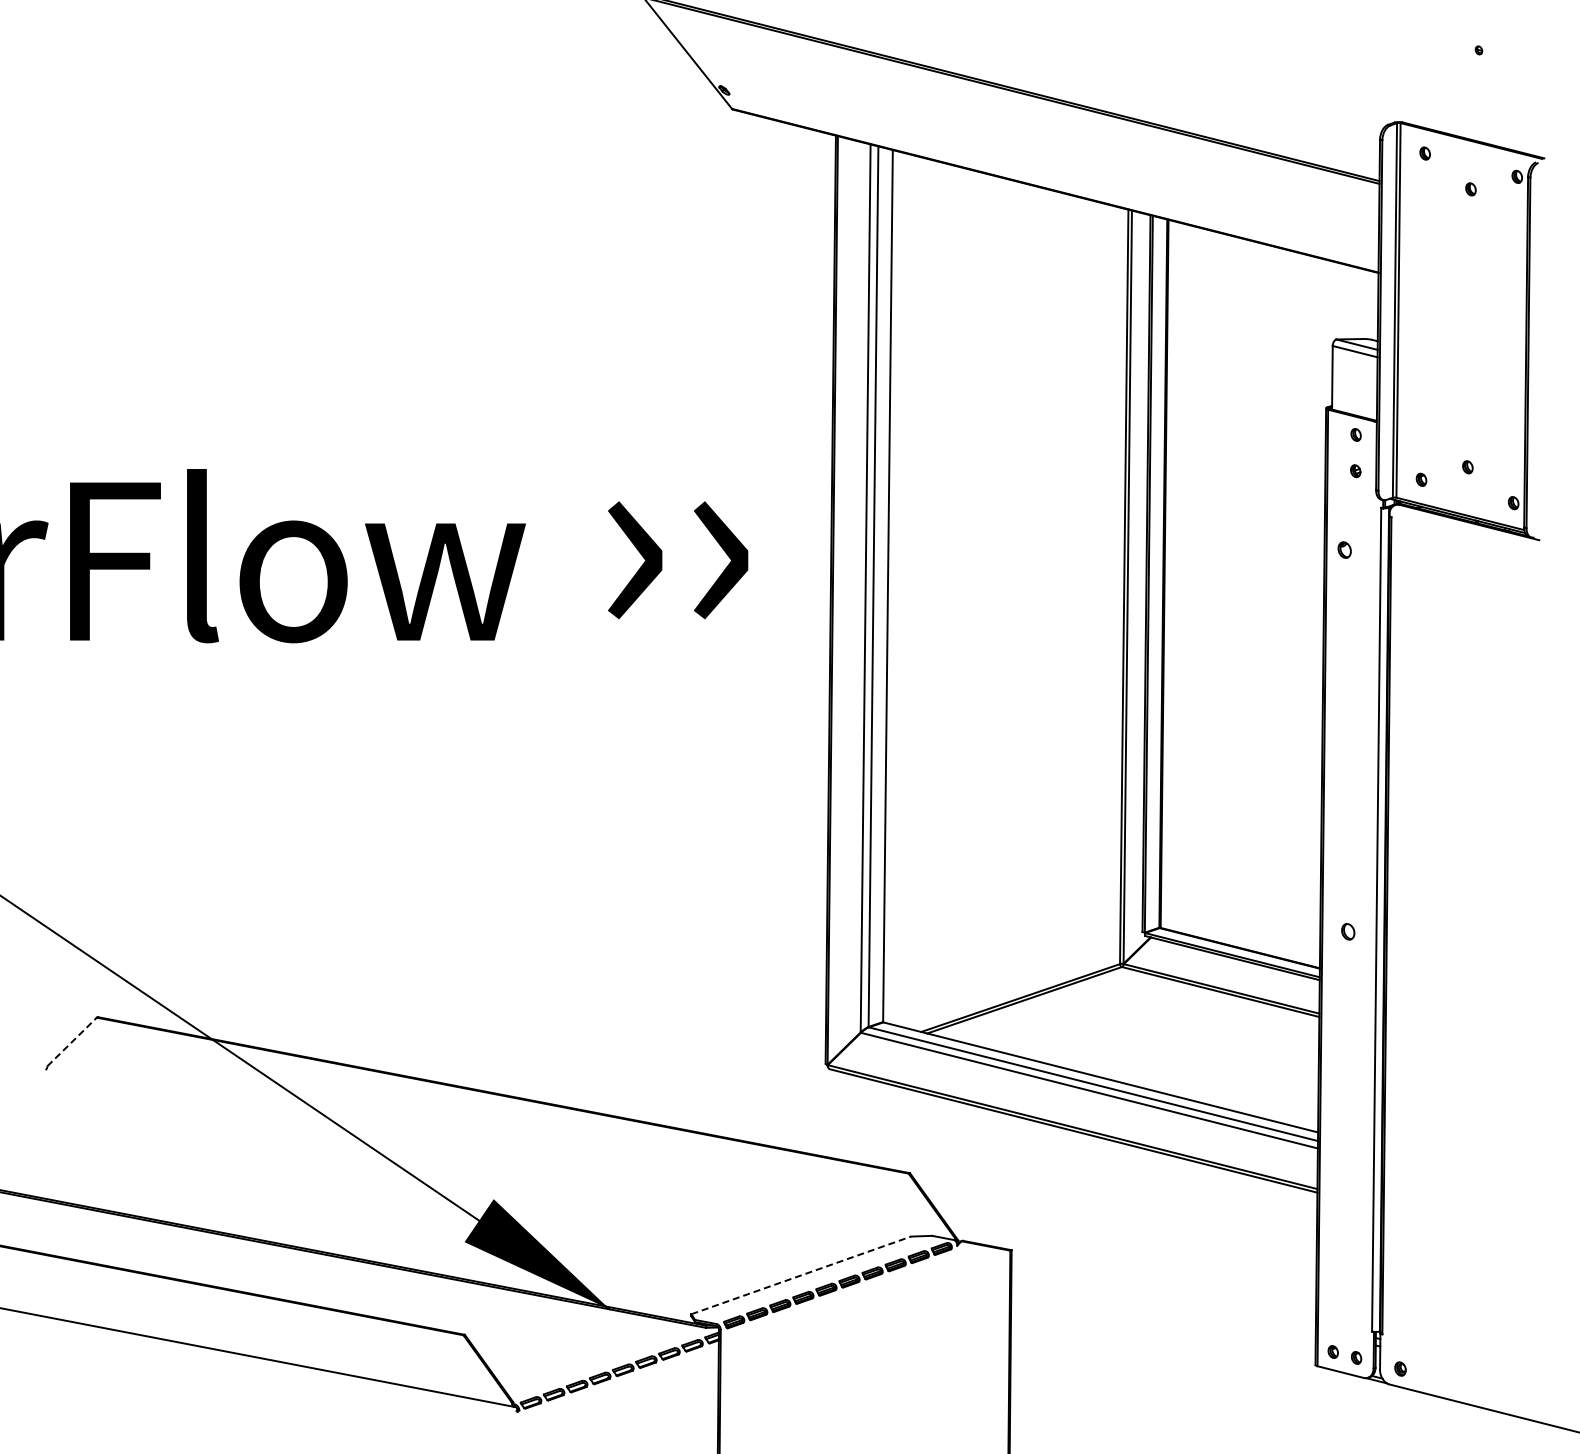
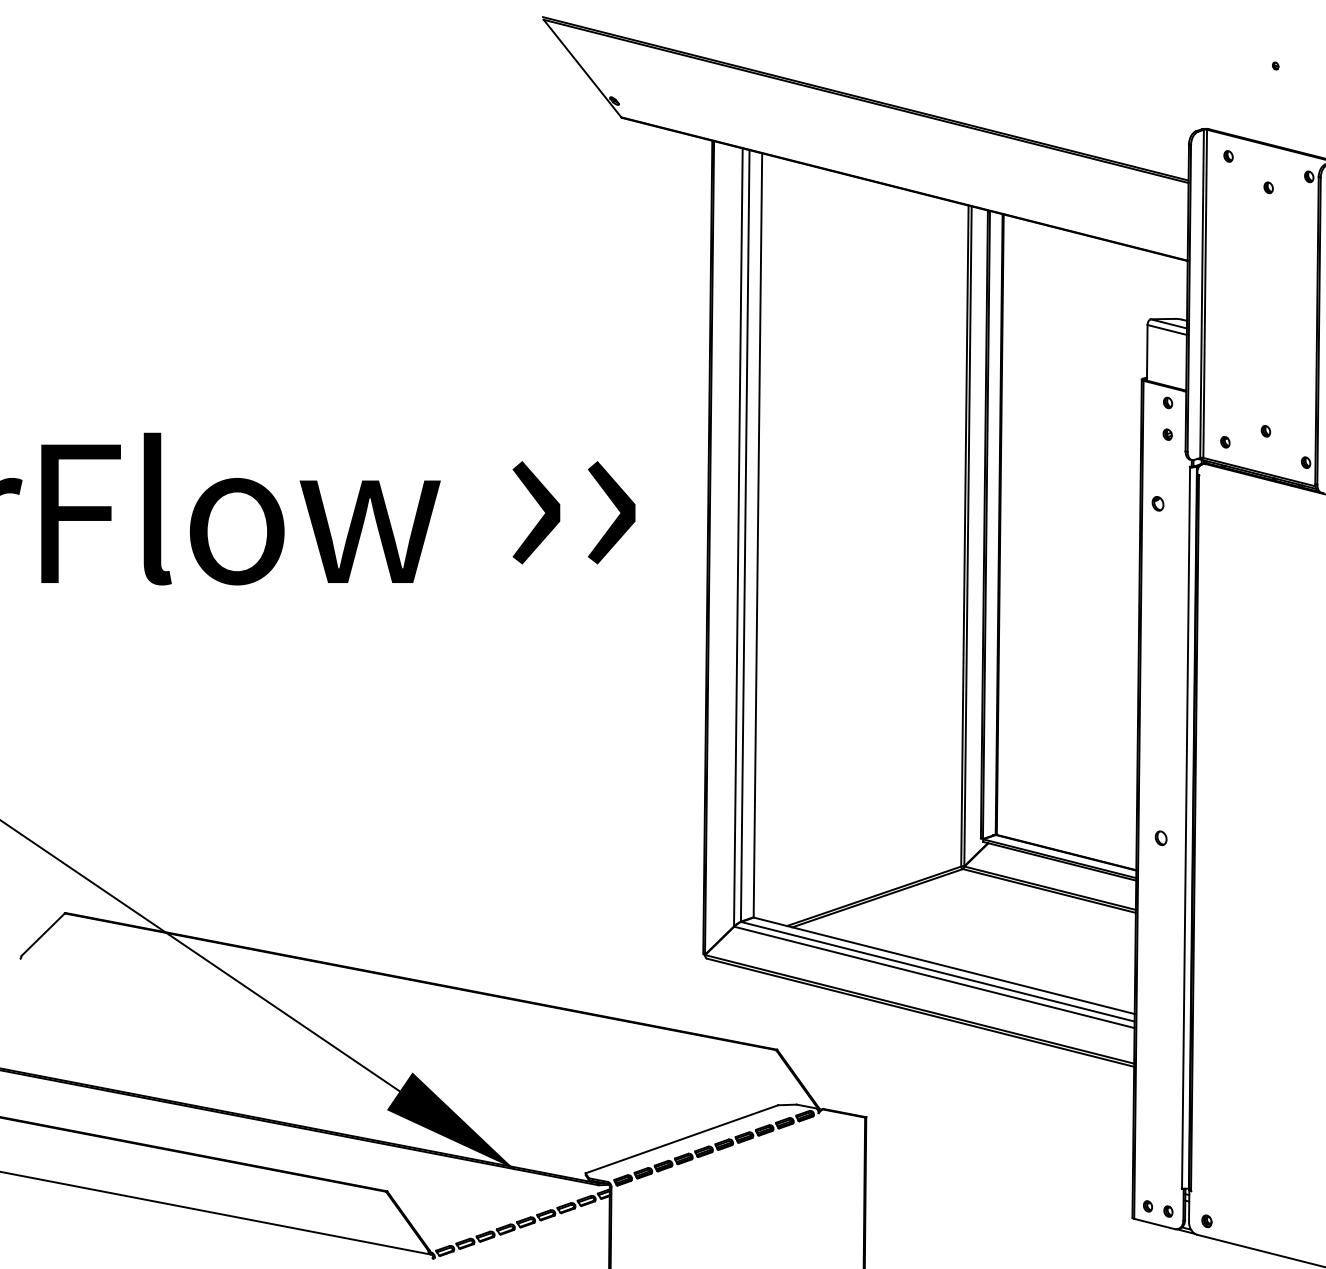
line: (72, 1041) -> (43, 934), dashed -> solid
line: (801, 1275) -> (682, 1139), dashed -> solid

